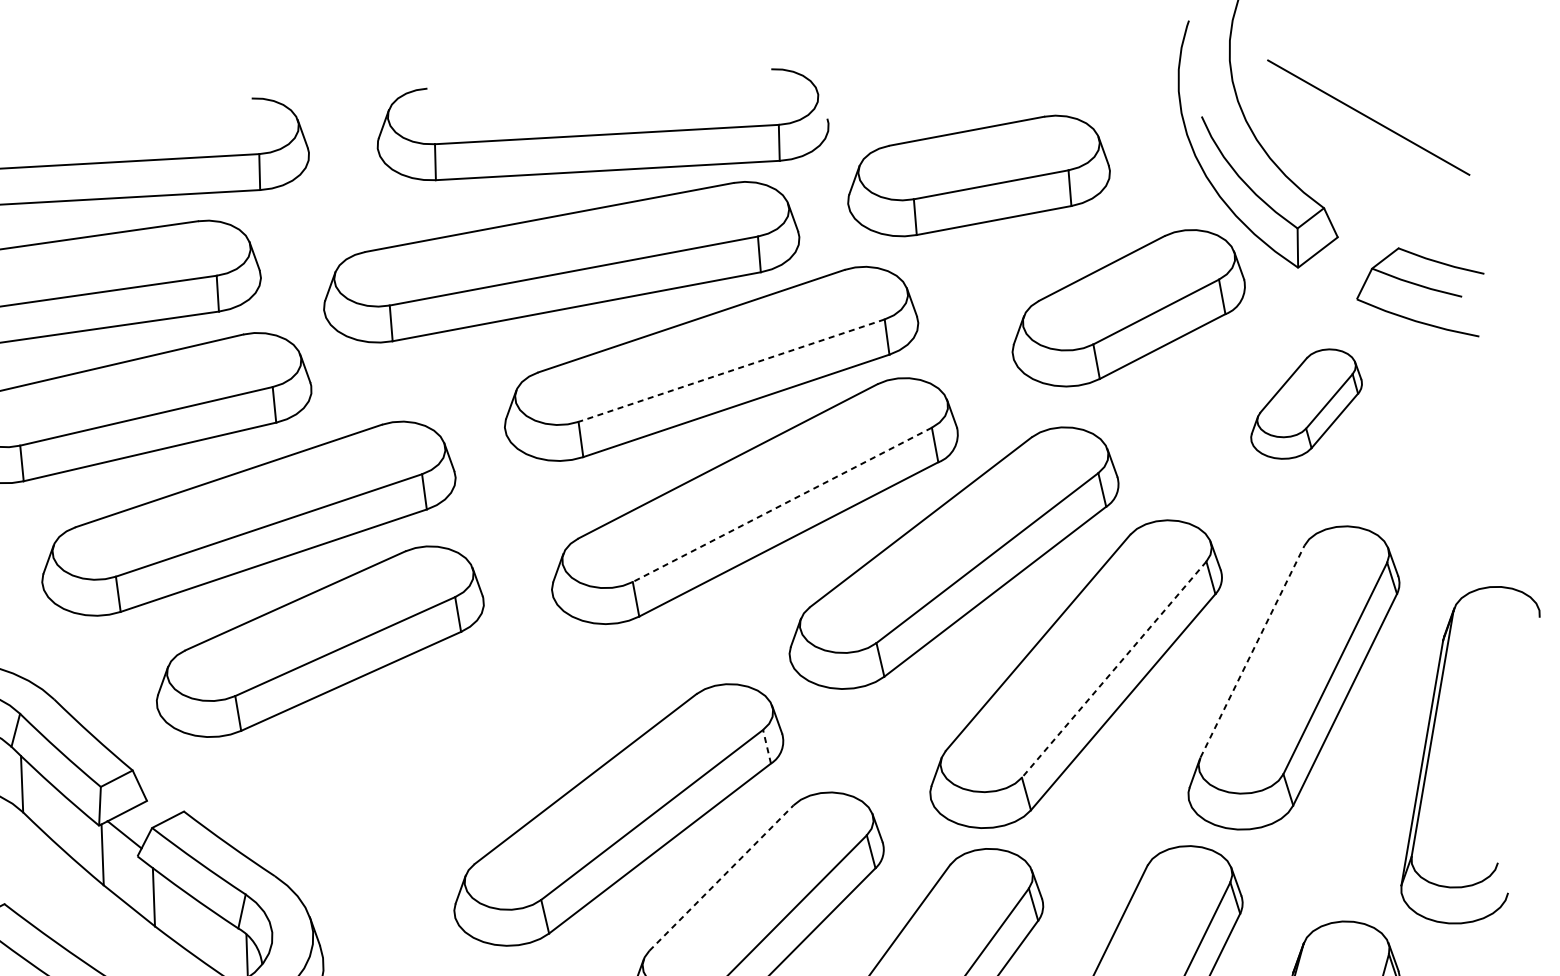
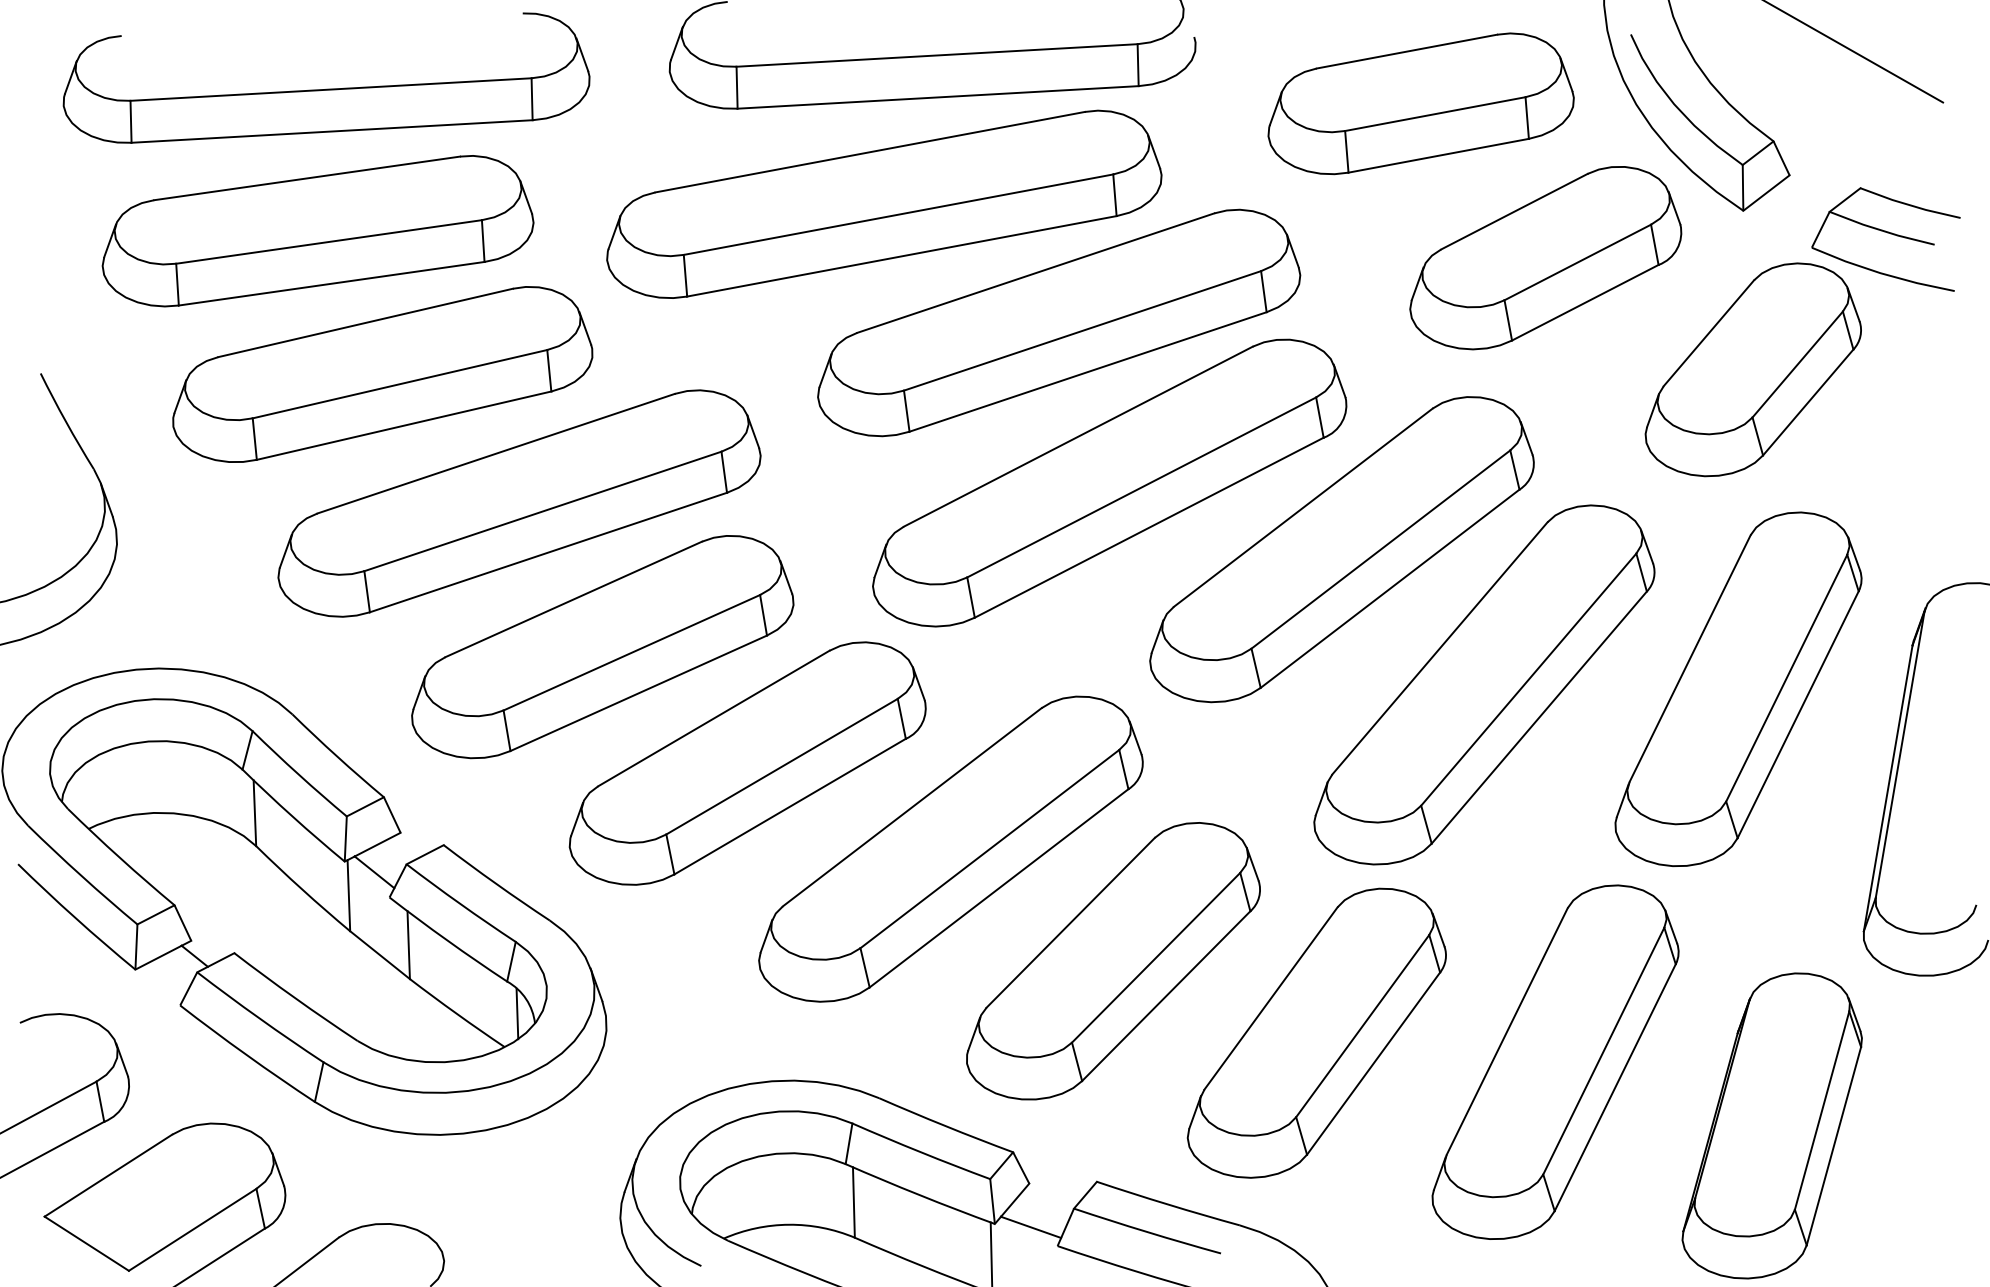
part: (978, 175) -> (1420, 103), moved
line: (731, 371) -> (1082, 331), dashed -> solid
part: (1305, 403) -> (1752, 369), size x1.67
line: (782, 504) -> (1141, 487), dashed -> solid
line: (1252, 651) -> (1690, 658), dashed -> solid
line: (1113, 669) -> (1528, 679), dashed -> solid
part: (444, 741) -> (747, 763), added
line: (766, 746) -> (1123, 769), dashed -> solid
line: (721, 877) -> (1070, 922), dashed -> solid

